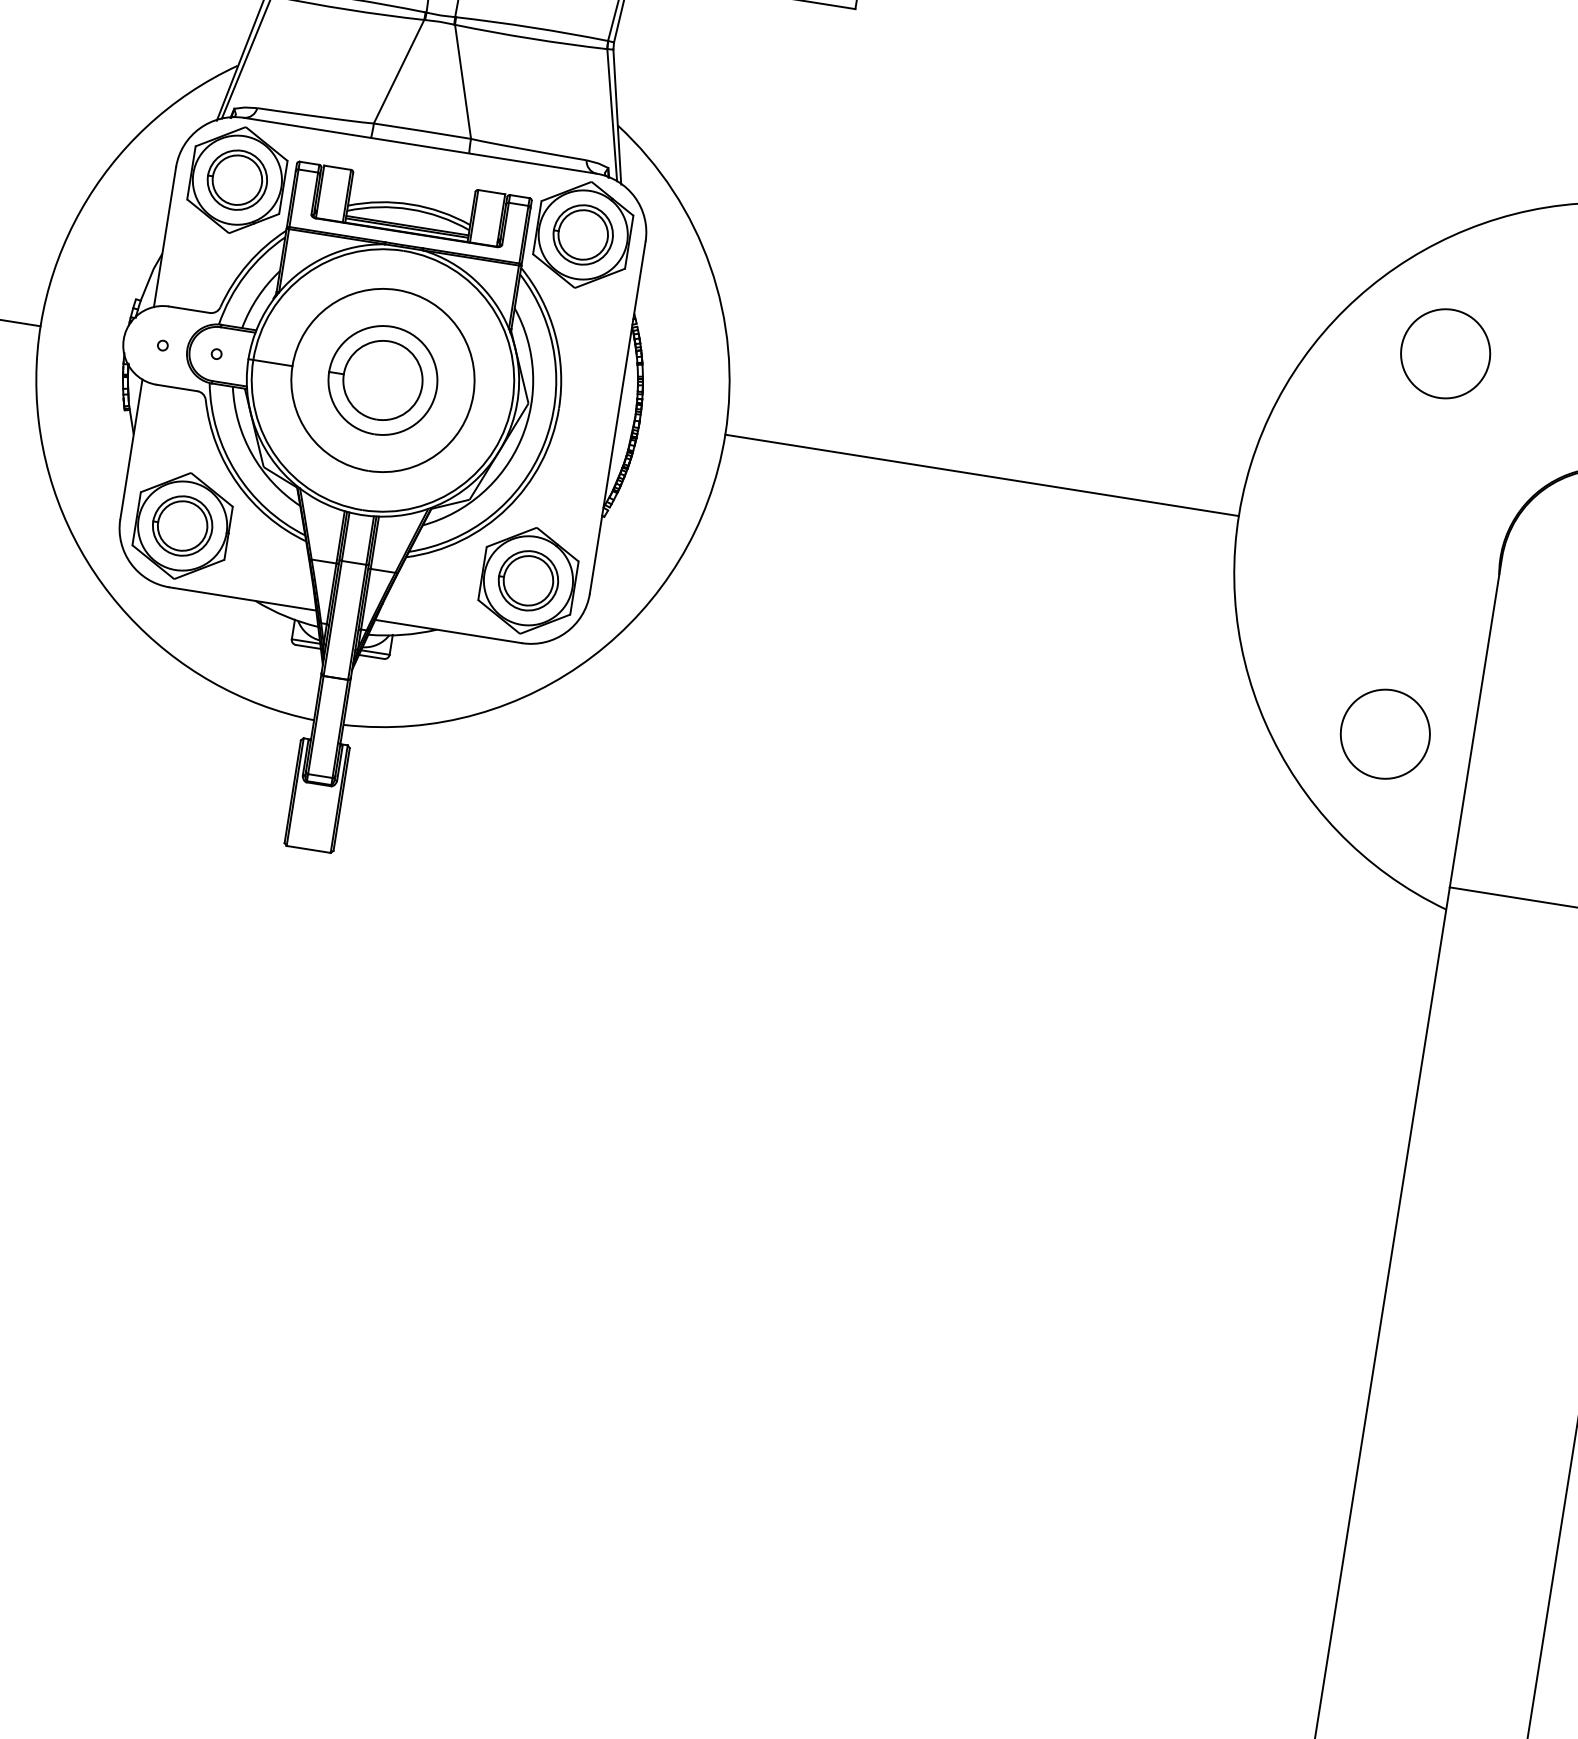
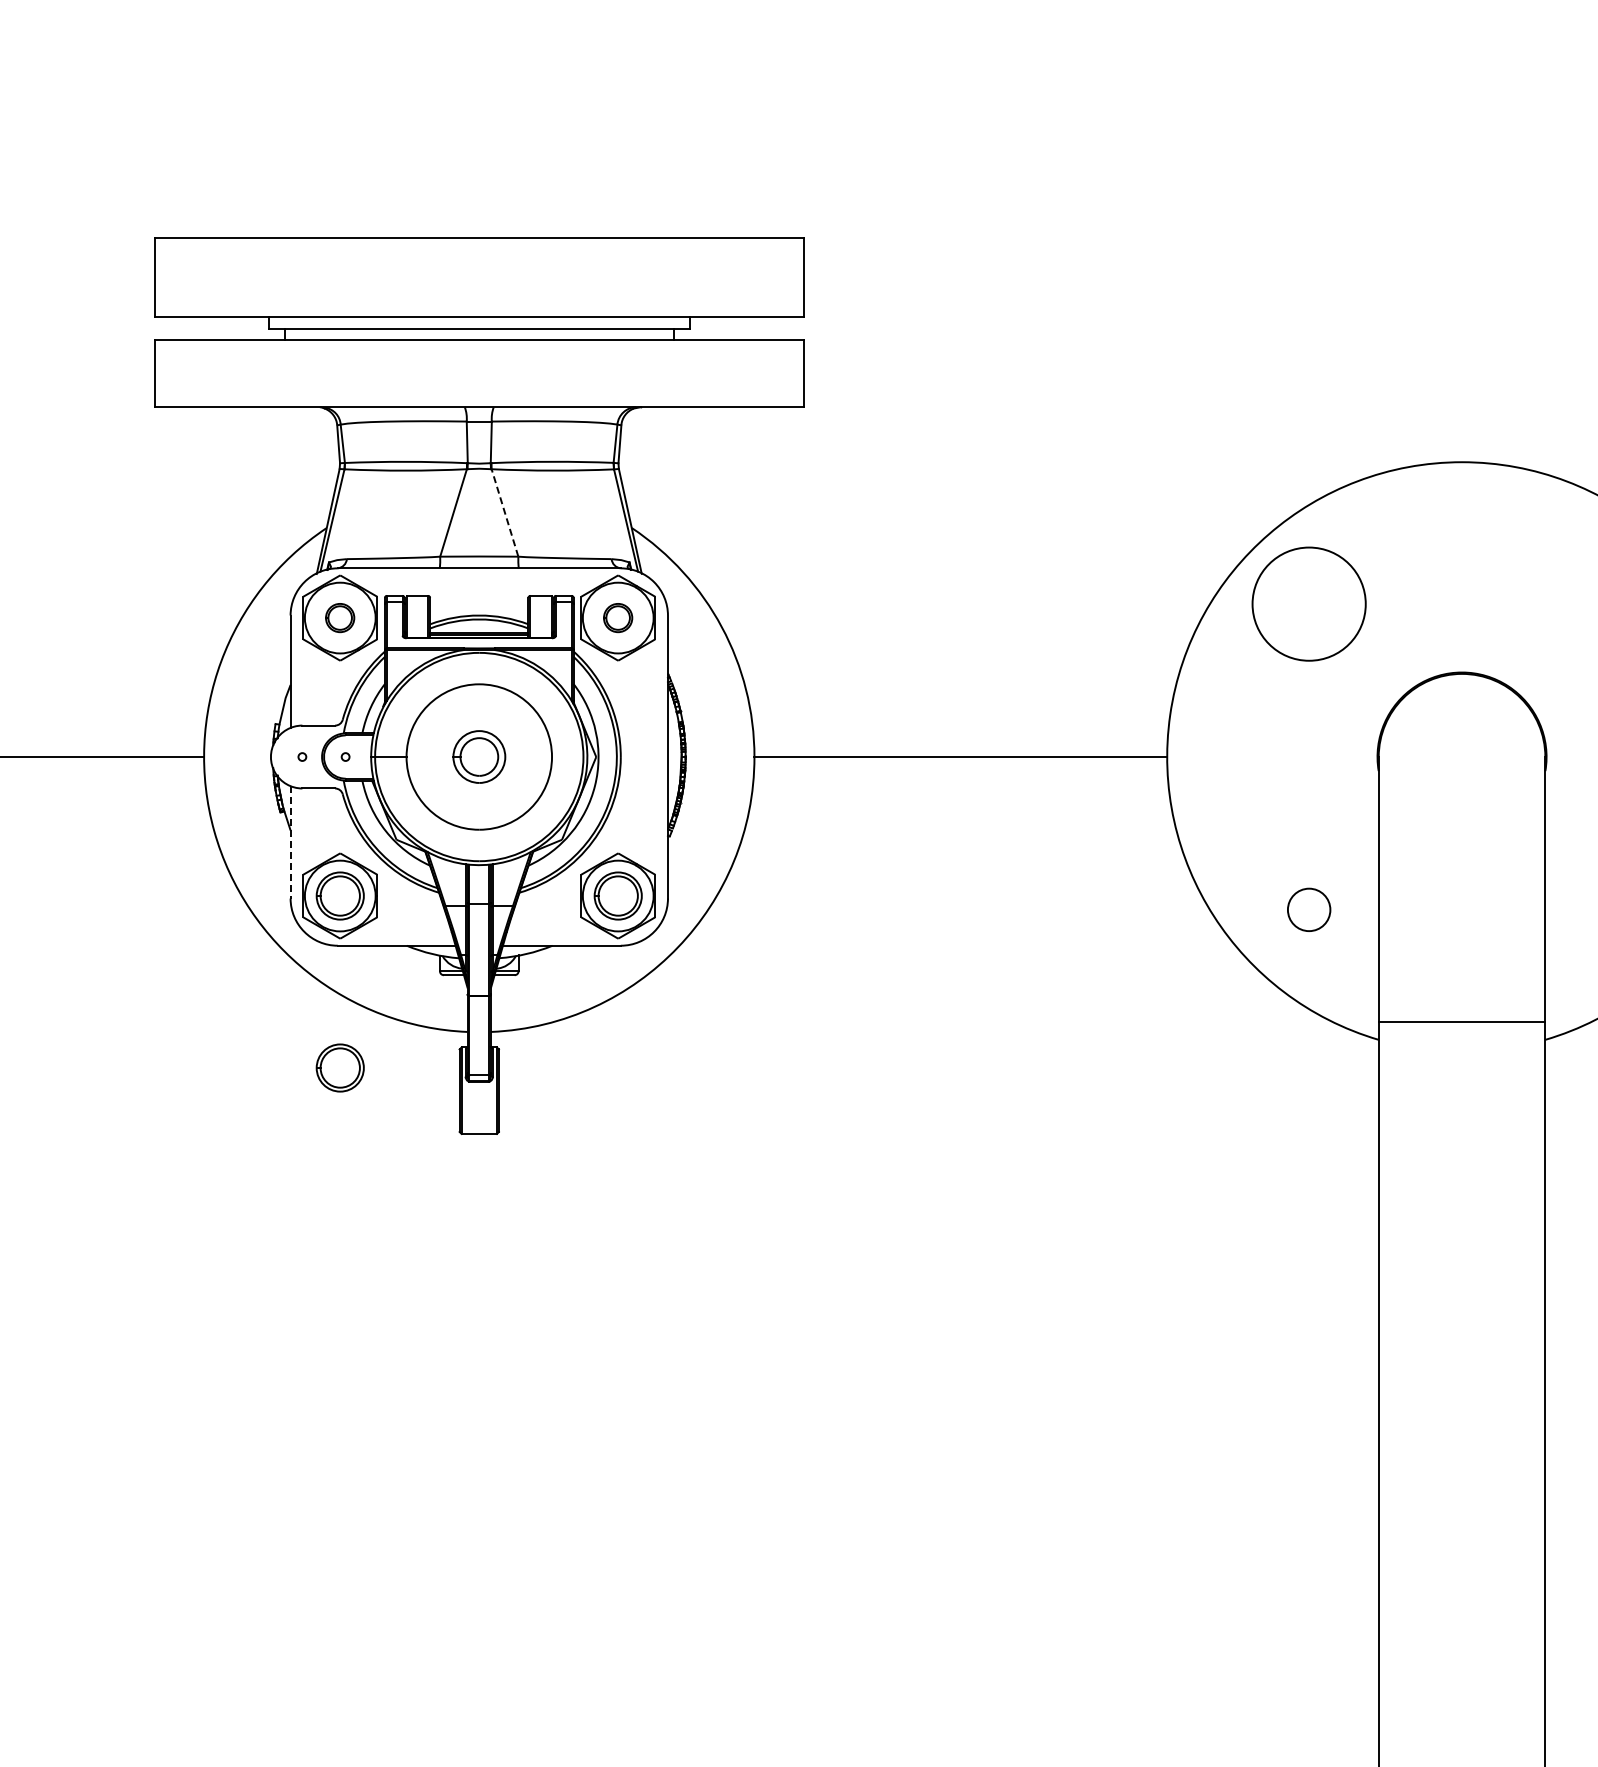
line: (463, 81) -> (505, 512), solid -> dashed
part: (236, 179) -> (339, 617), size x0.6
part: (582, 234) -> (617, 617), size x0.6
circle: (1444, 352) -> (1308, 603), size x1.6
part: (383, 379) -> (479, 756), size x0.6
line: (131, 449) -> (290, 842), solid -> dashed
circle: (1384, 733) -> (1308, 909), size x0.6
part: (147, 739) -> (339, 1067), added

